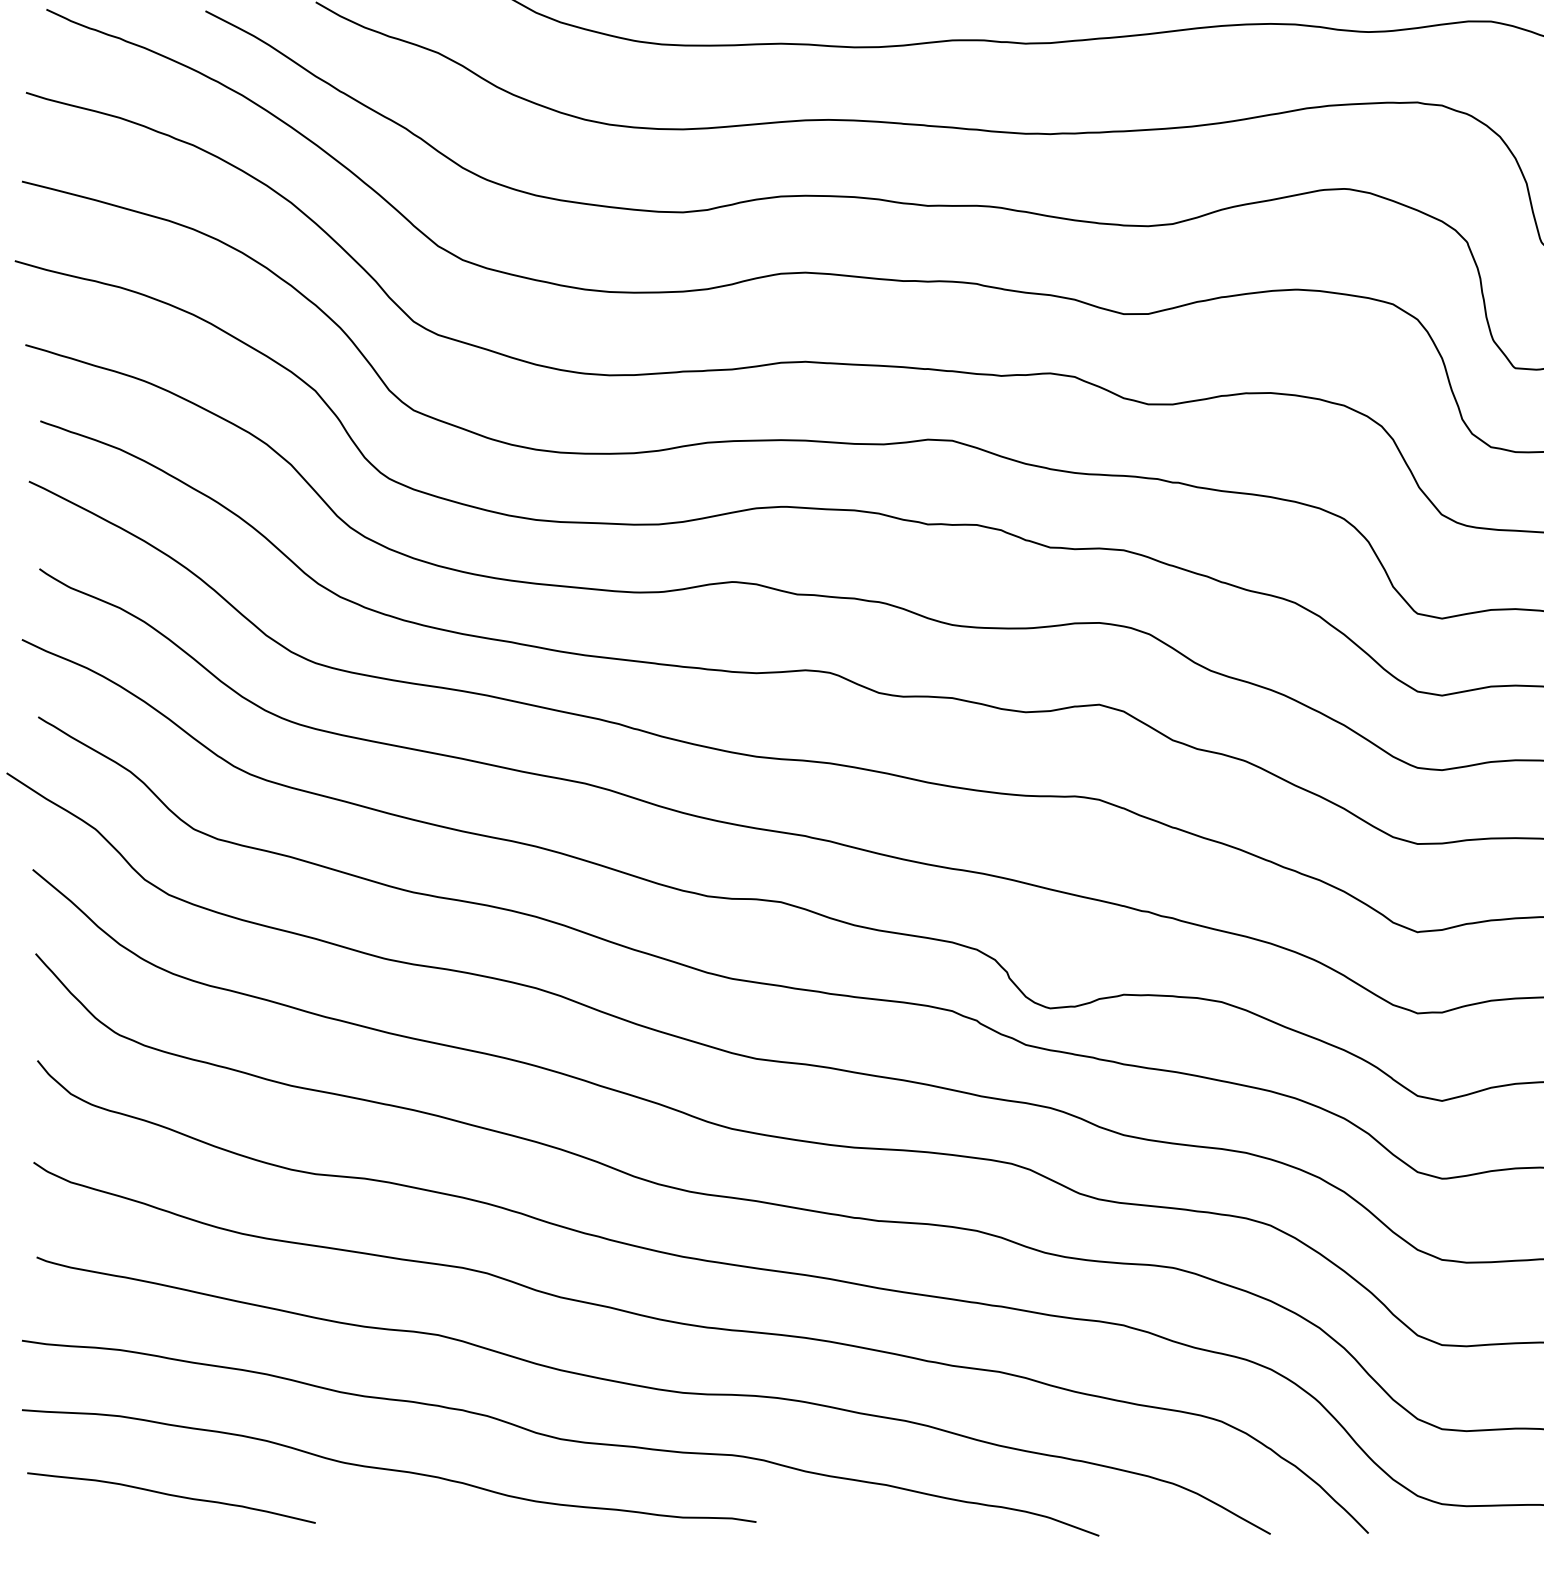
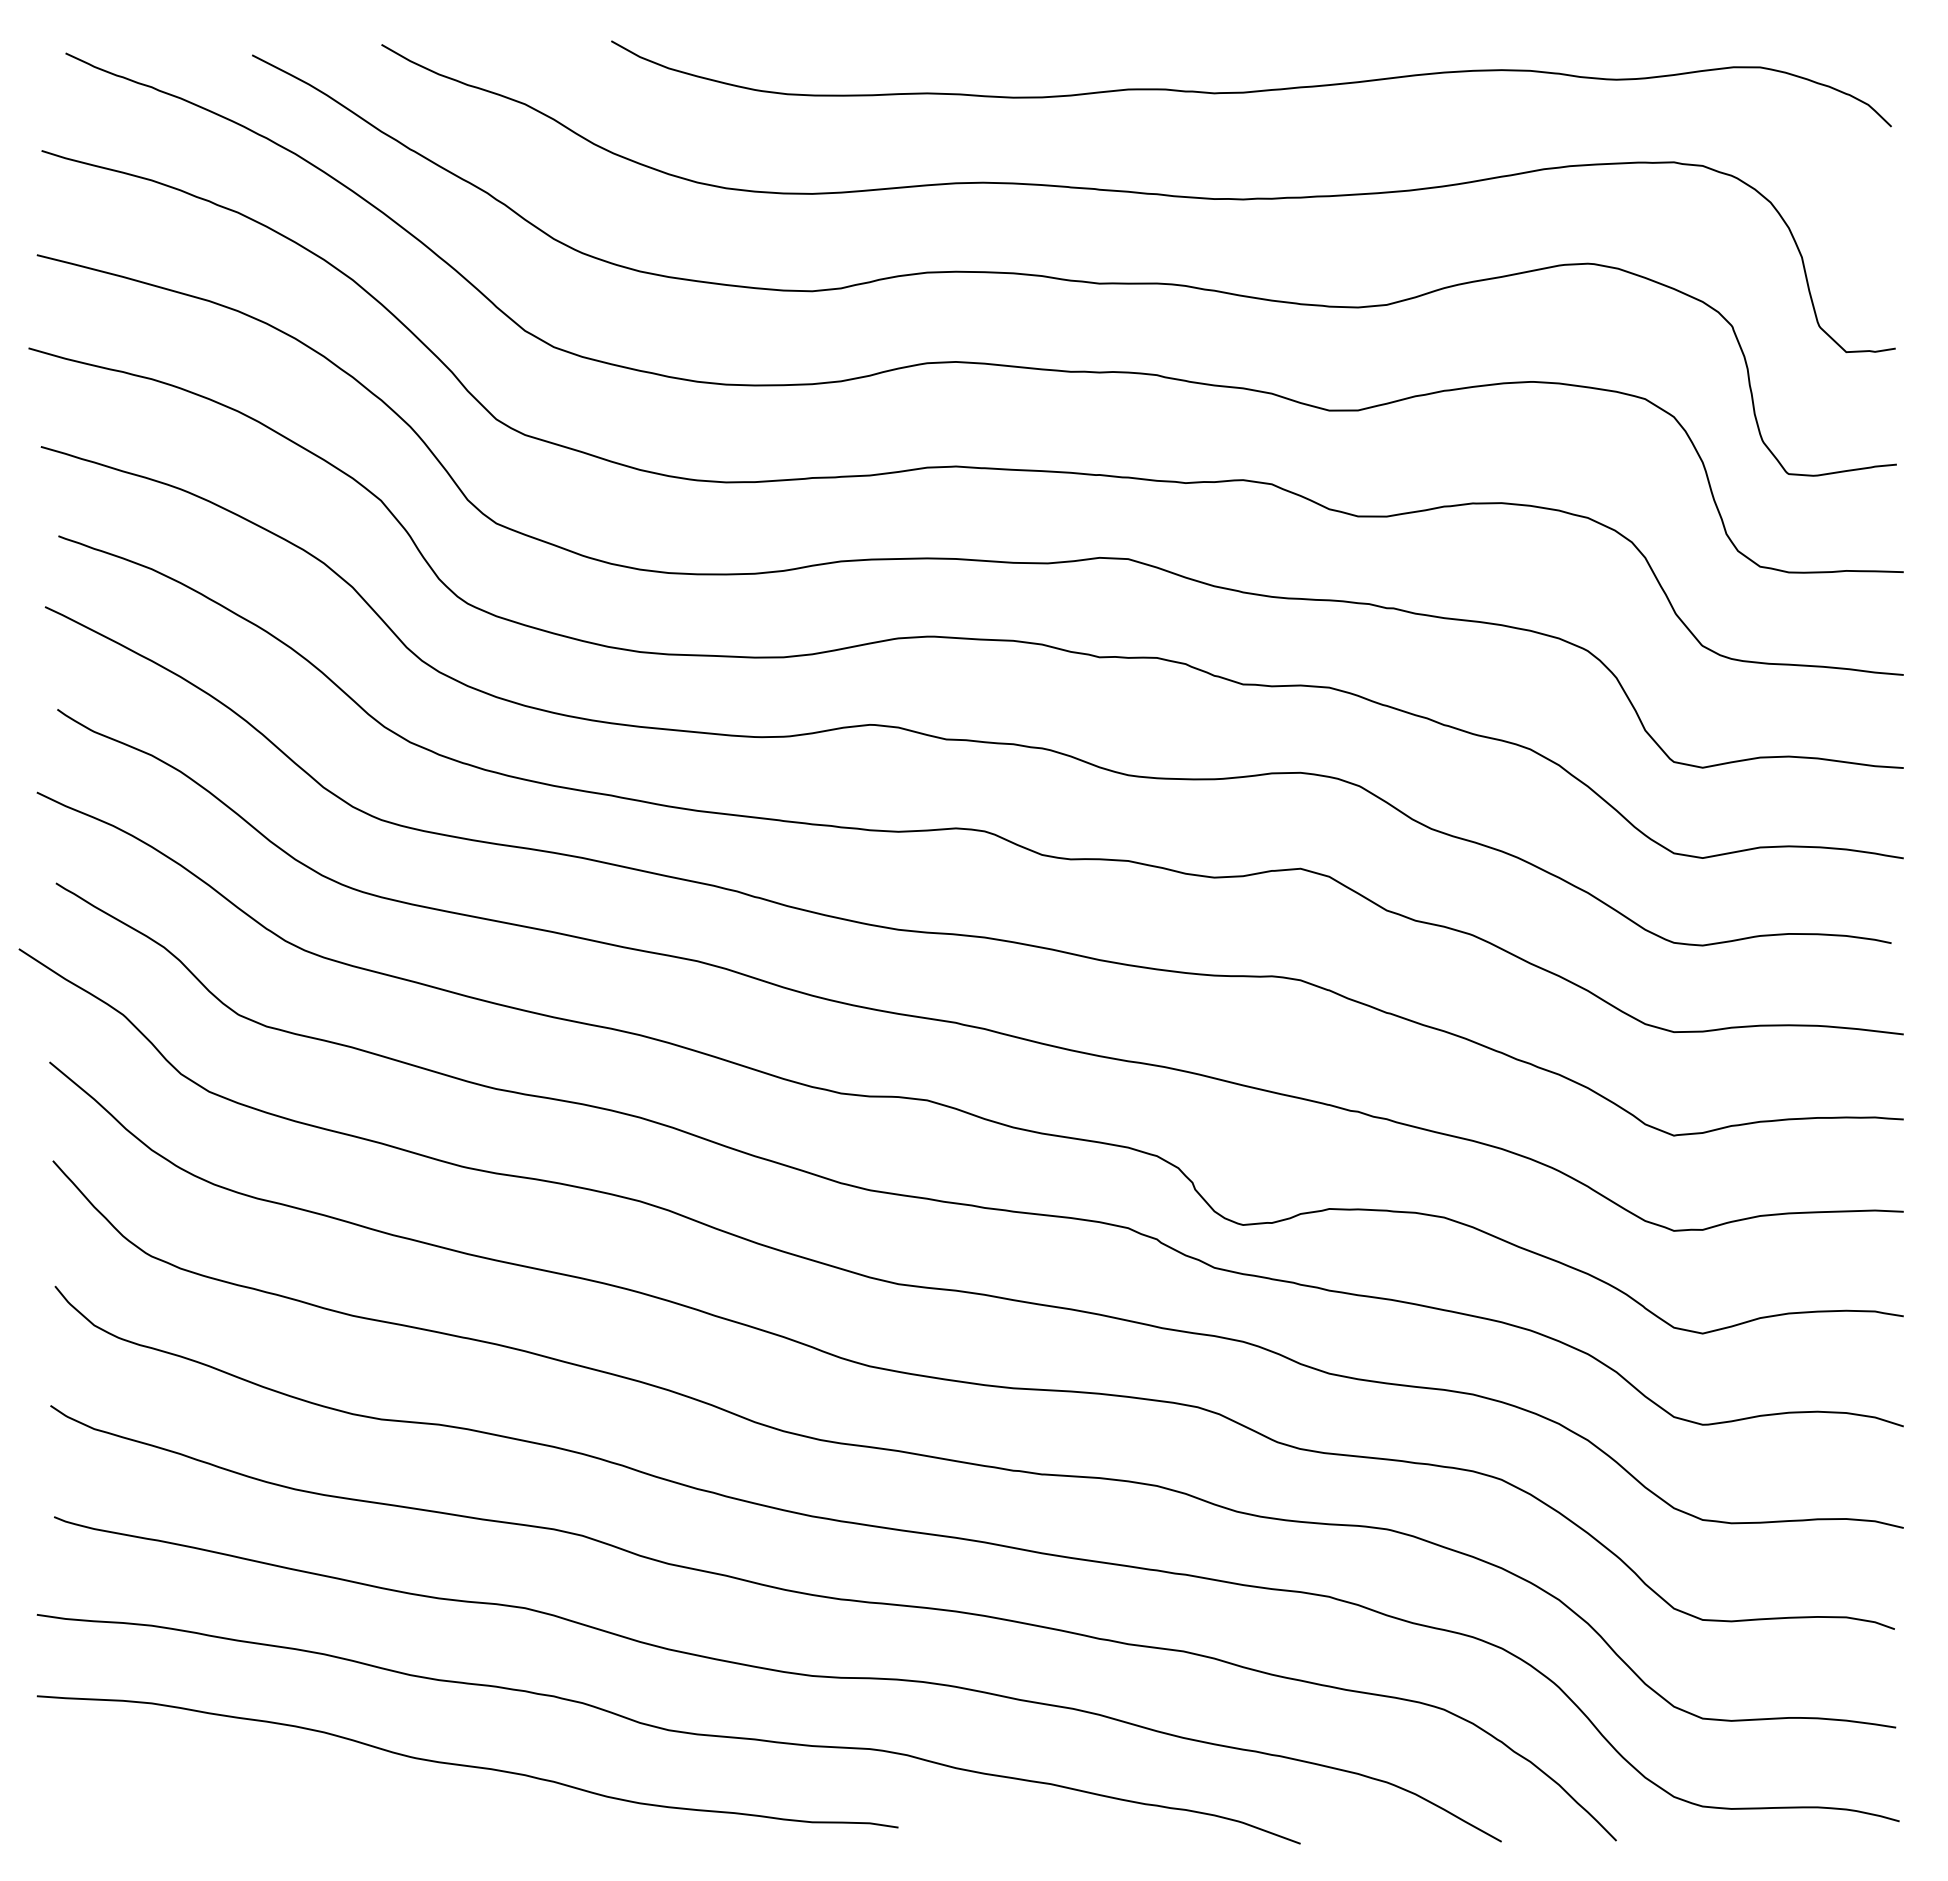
curve: (172, 1496) -> (213, 1797), removed

